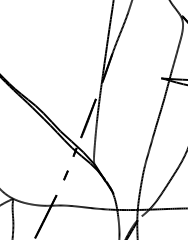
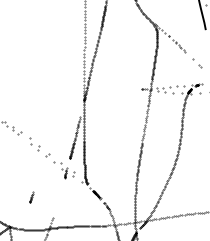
curve: (65, 175) -> (31, 197), moved

